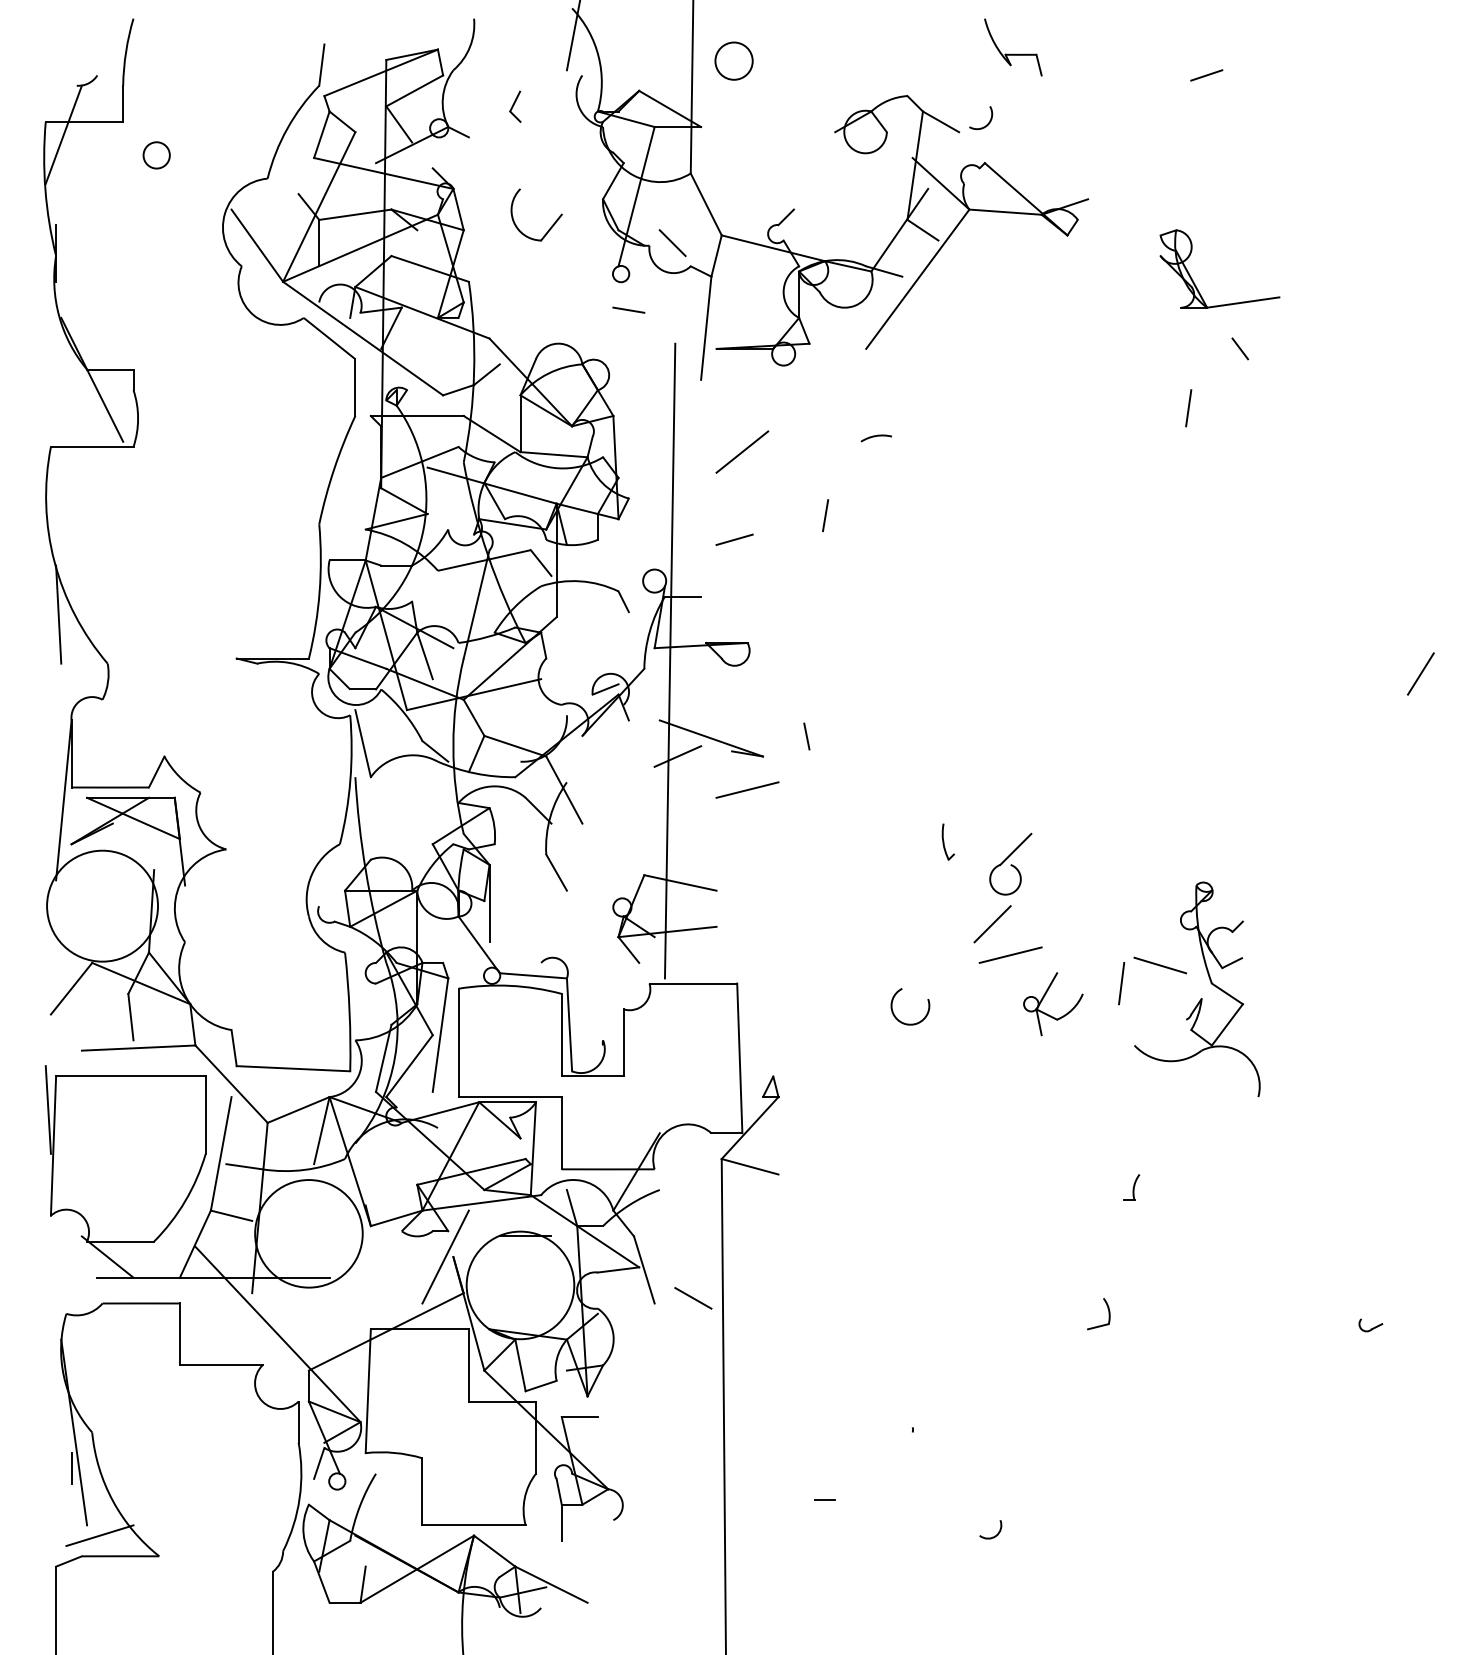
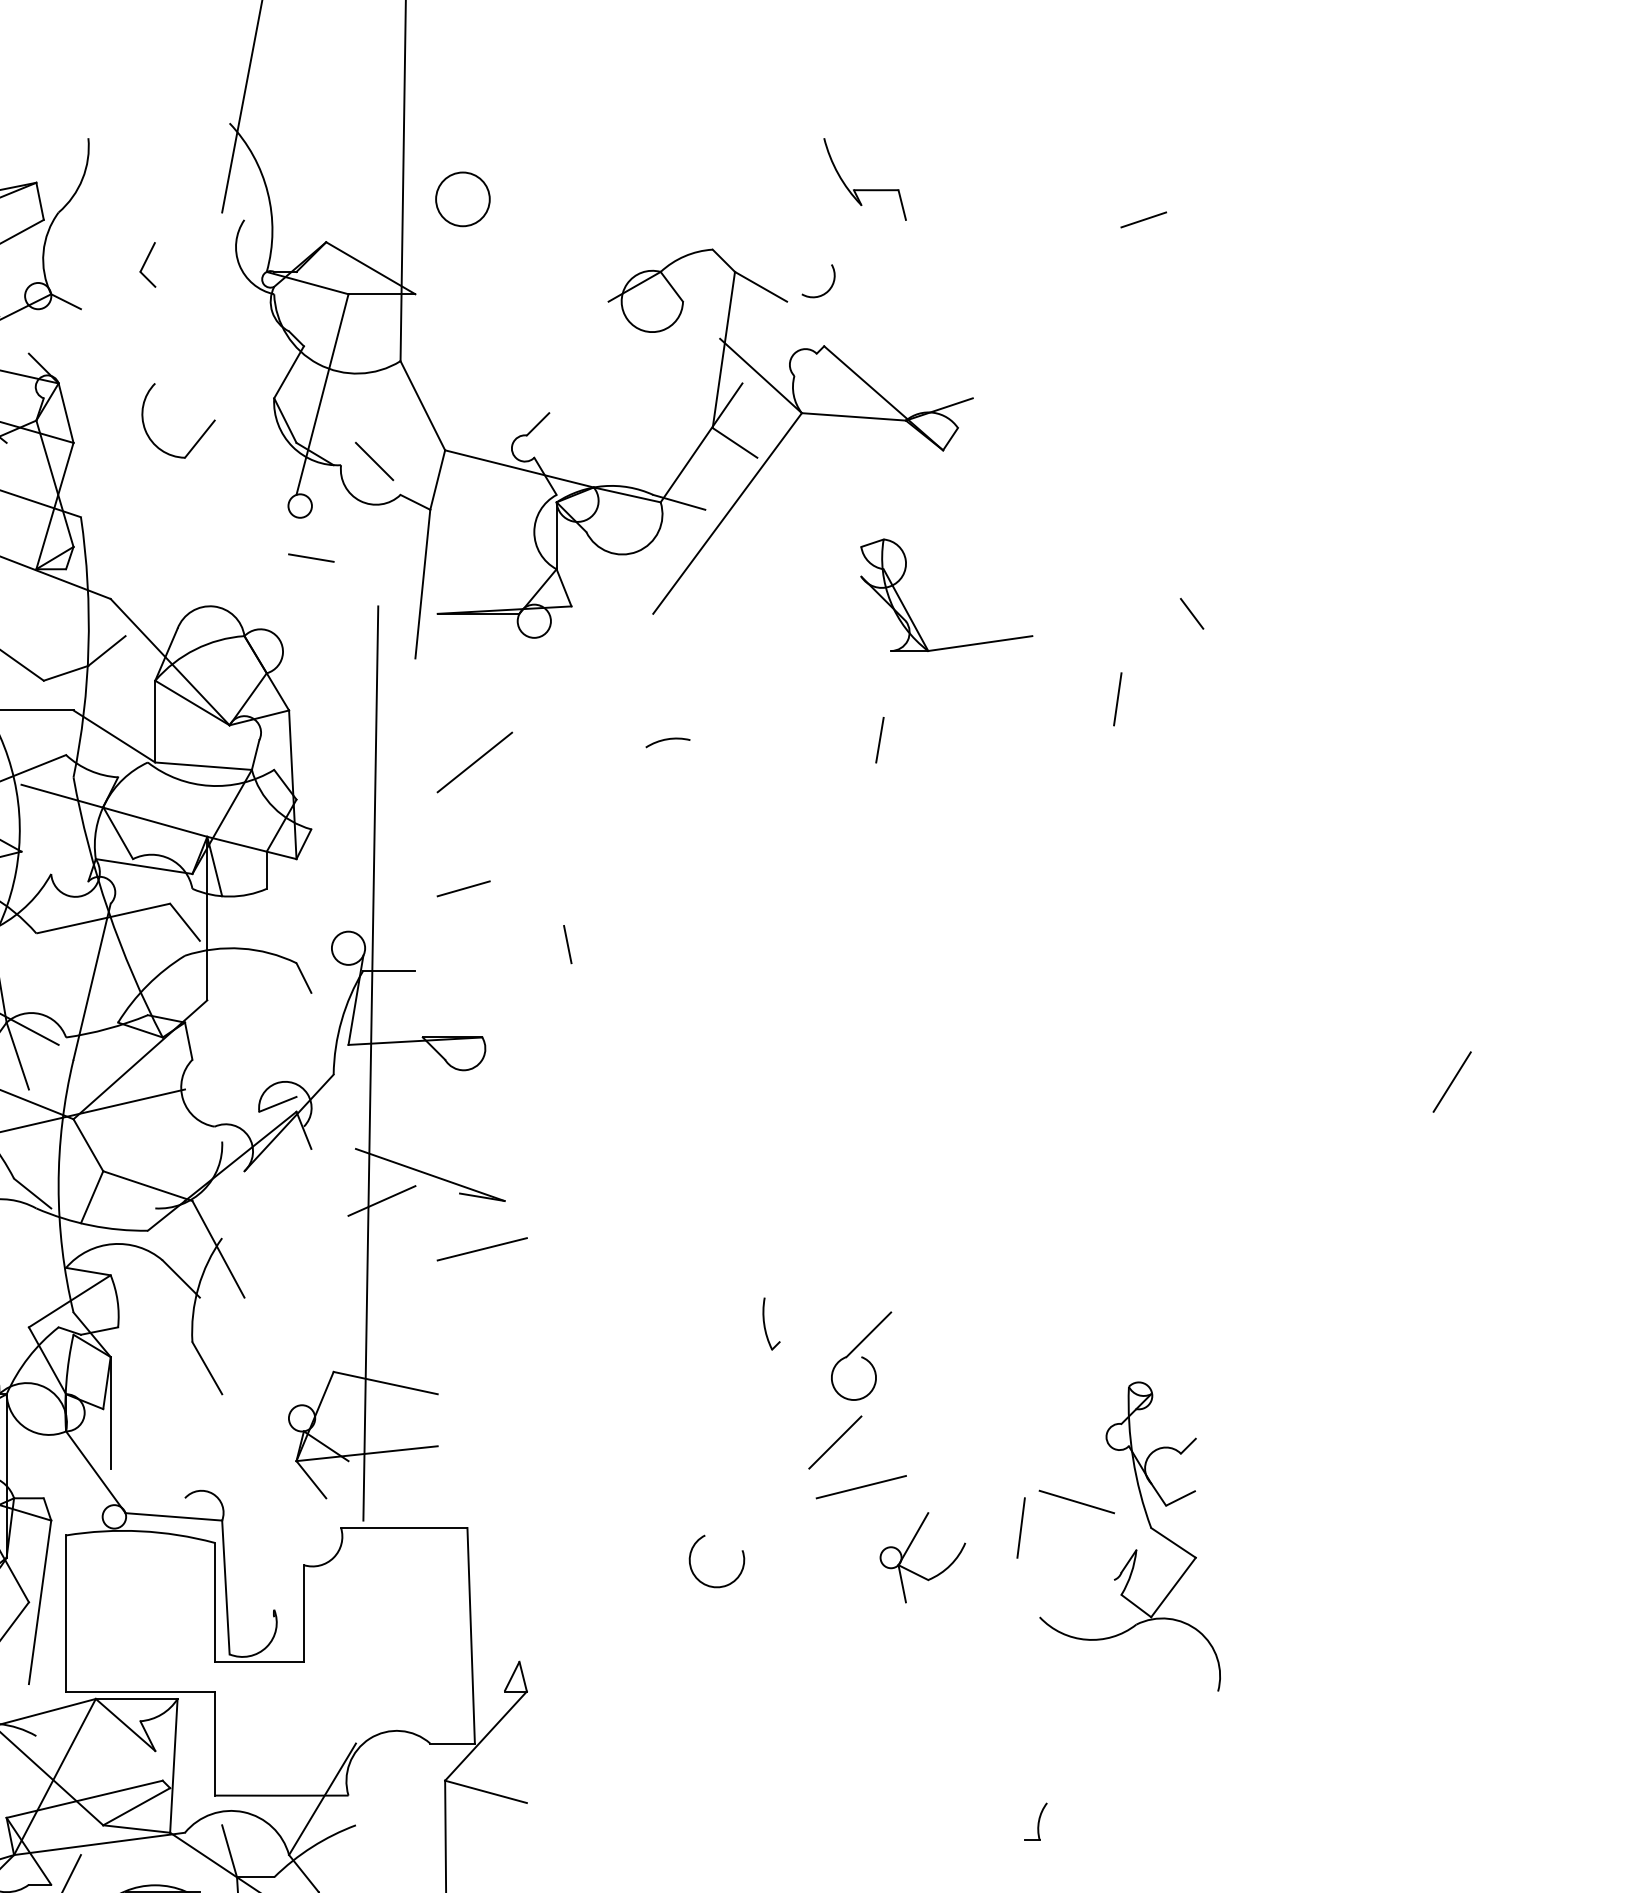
part: (1196, 285) -> (912, 619), moved
line: (825, 515) -> (879, 740), moved
line: (806, 736) -> (567, 944), moved

